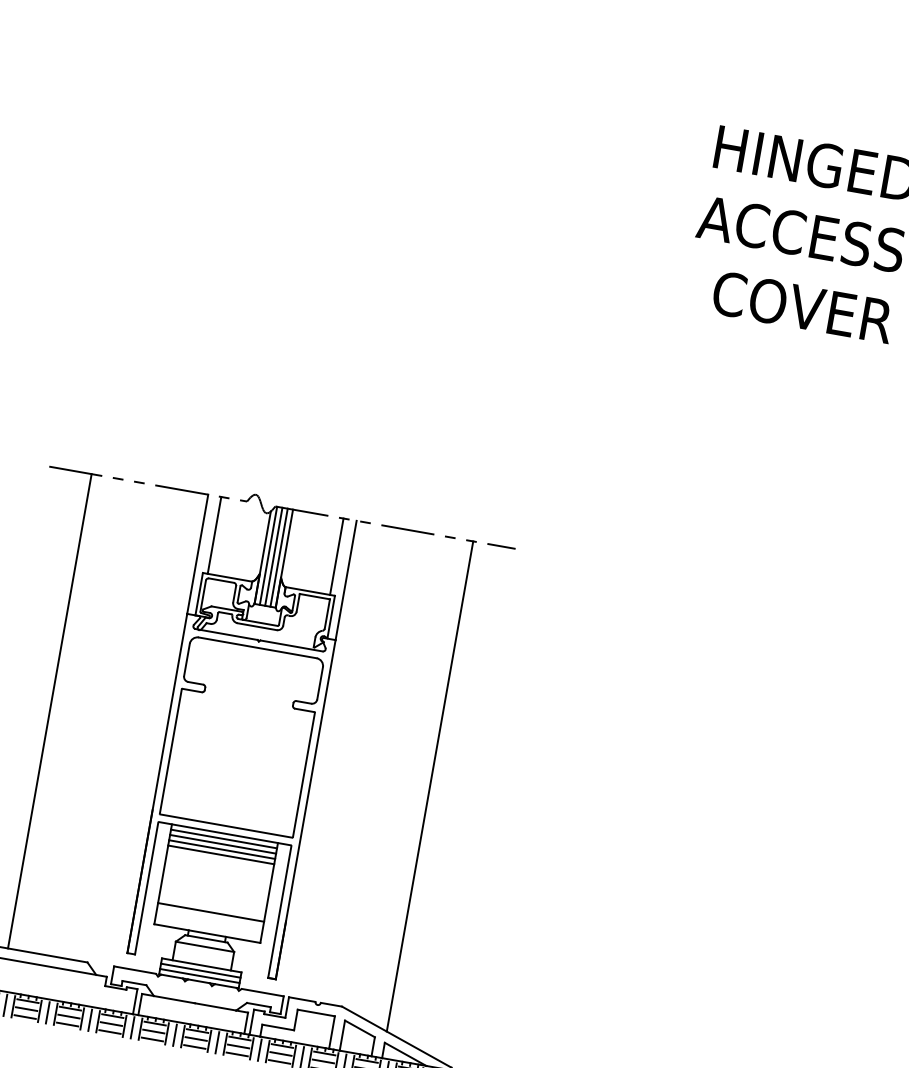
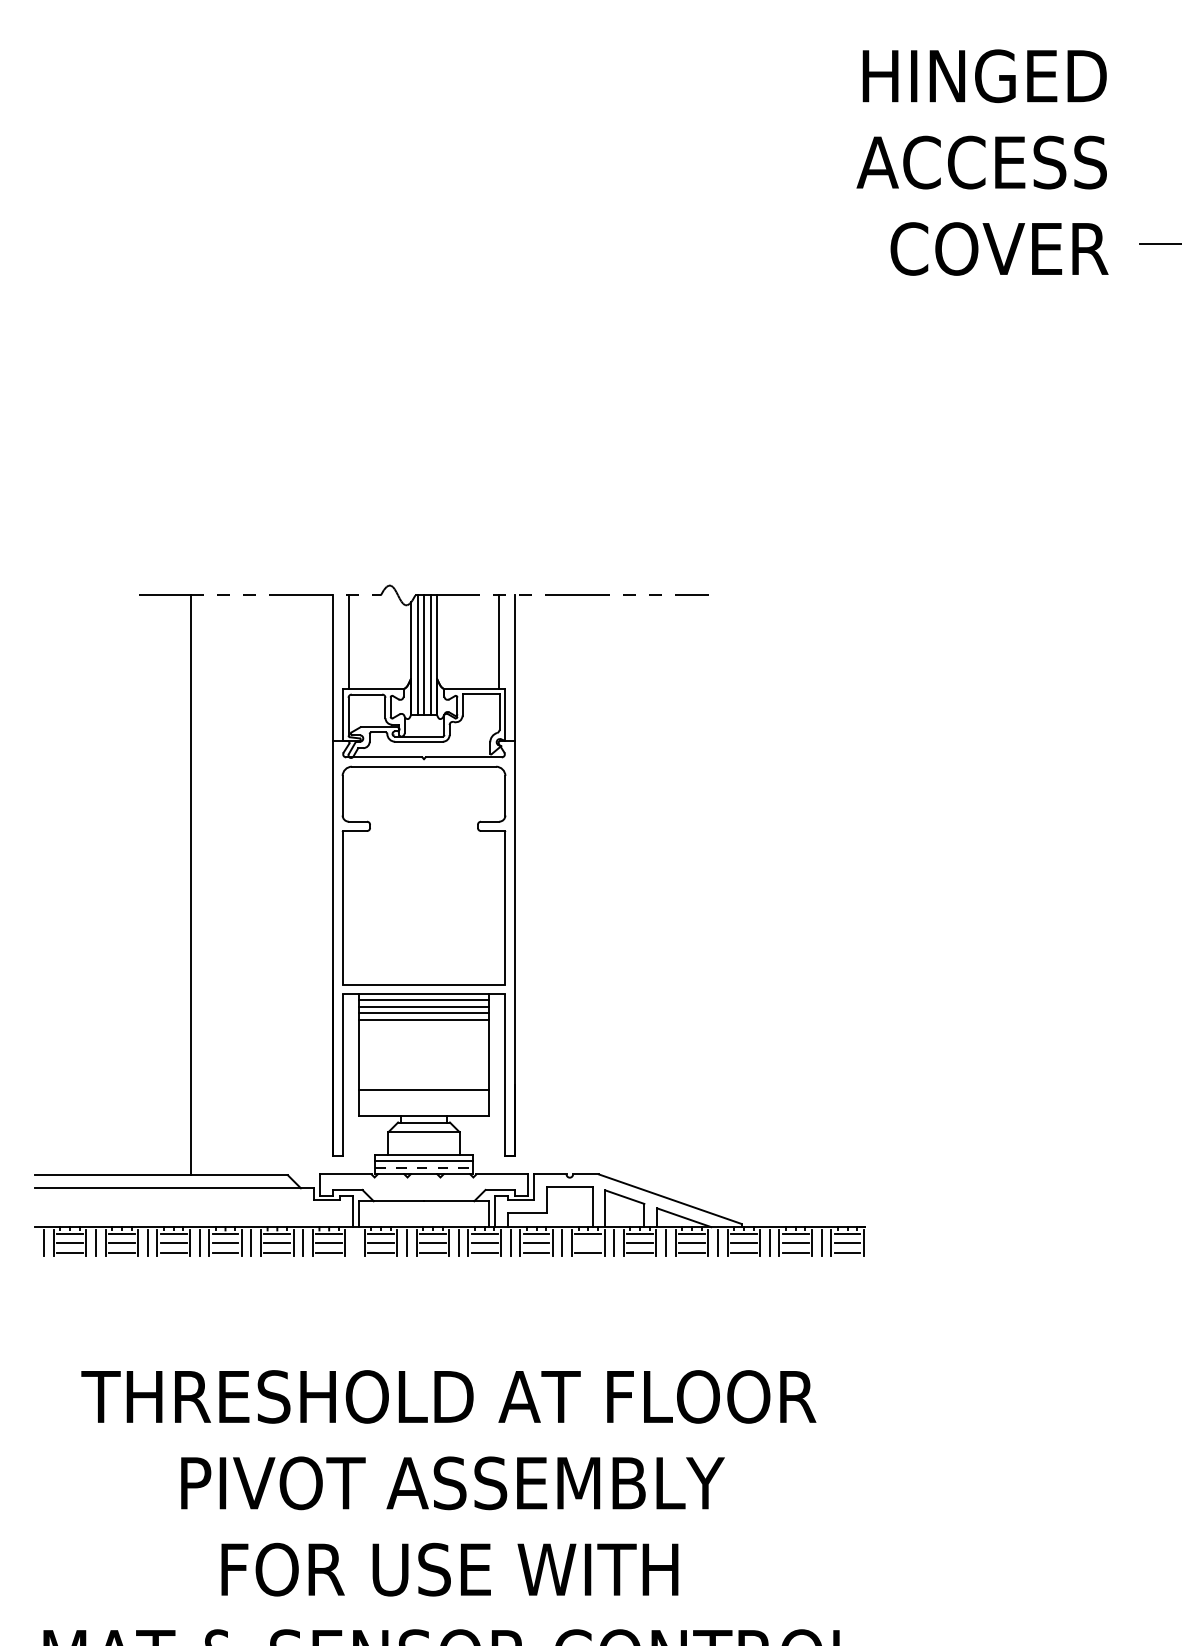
line: (430, 786) -> (657, 894), removed
line: (200, 975) -> (424, 1167), solid -> dashed
line: (132, 1027) -> (355, 1243), removed
line: (323, 1061) -> (588, 1243), removed

